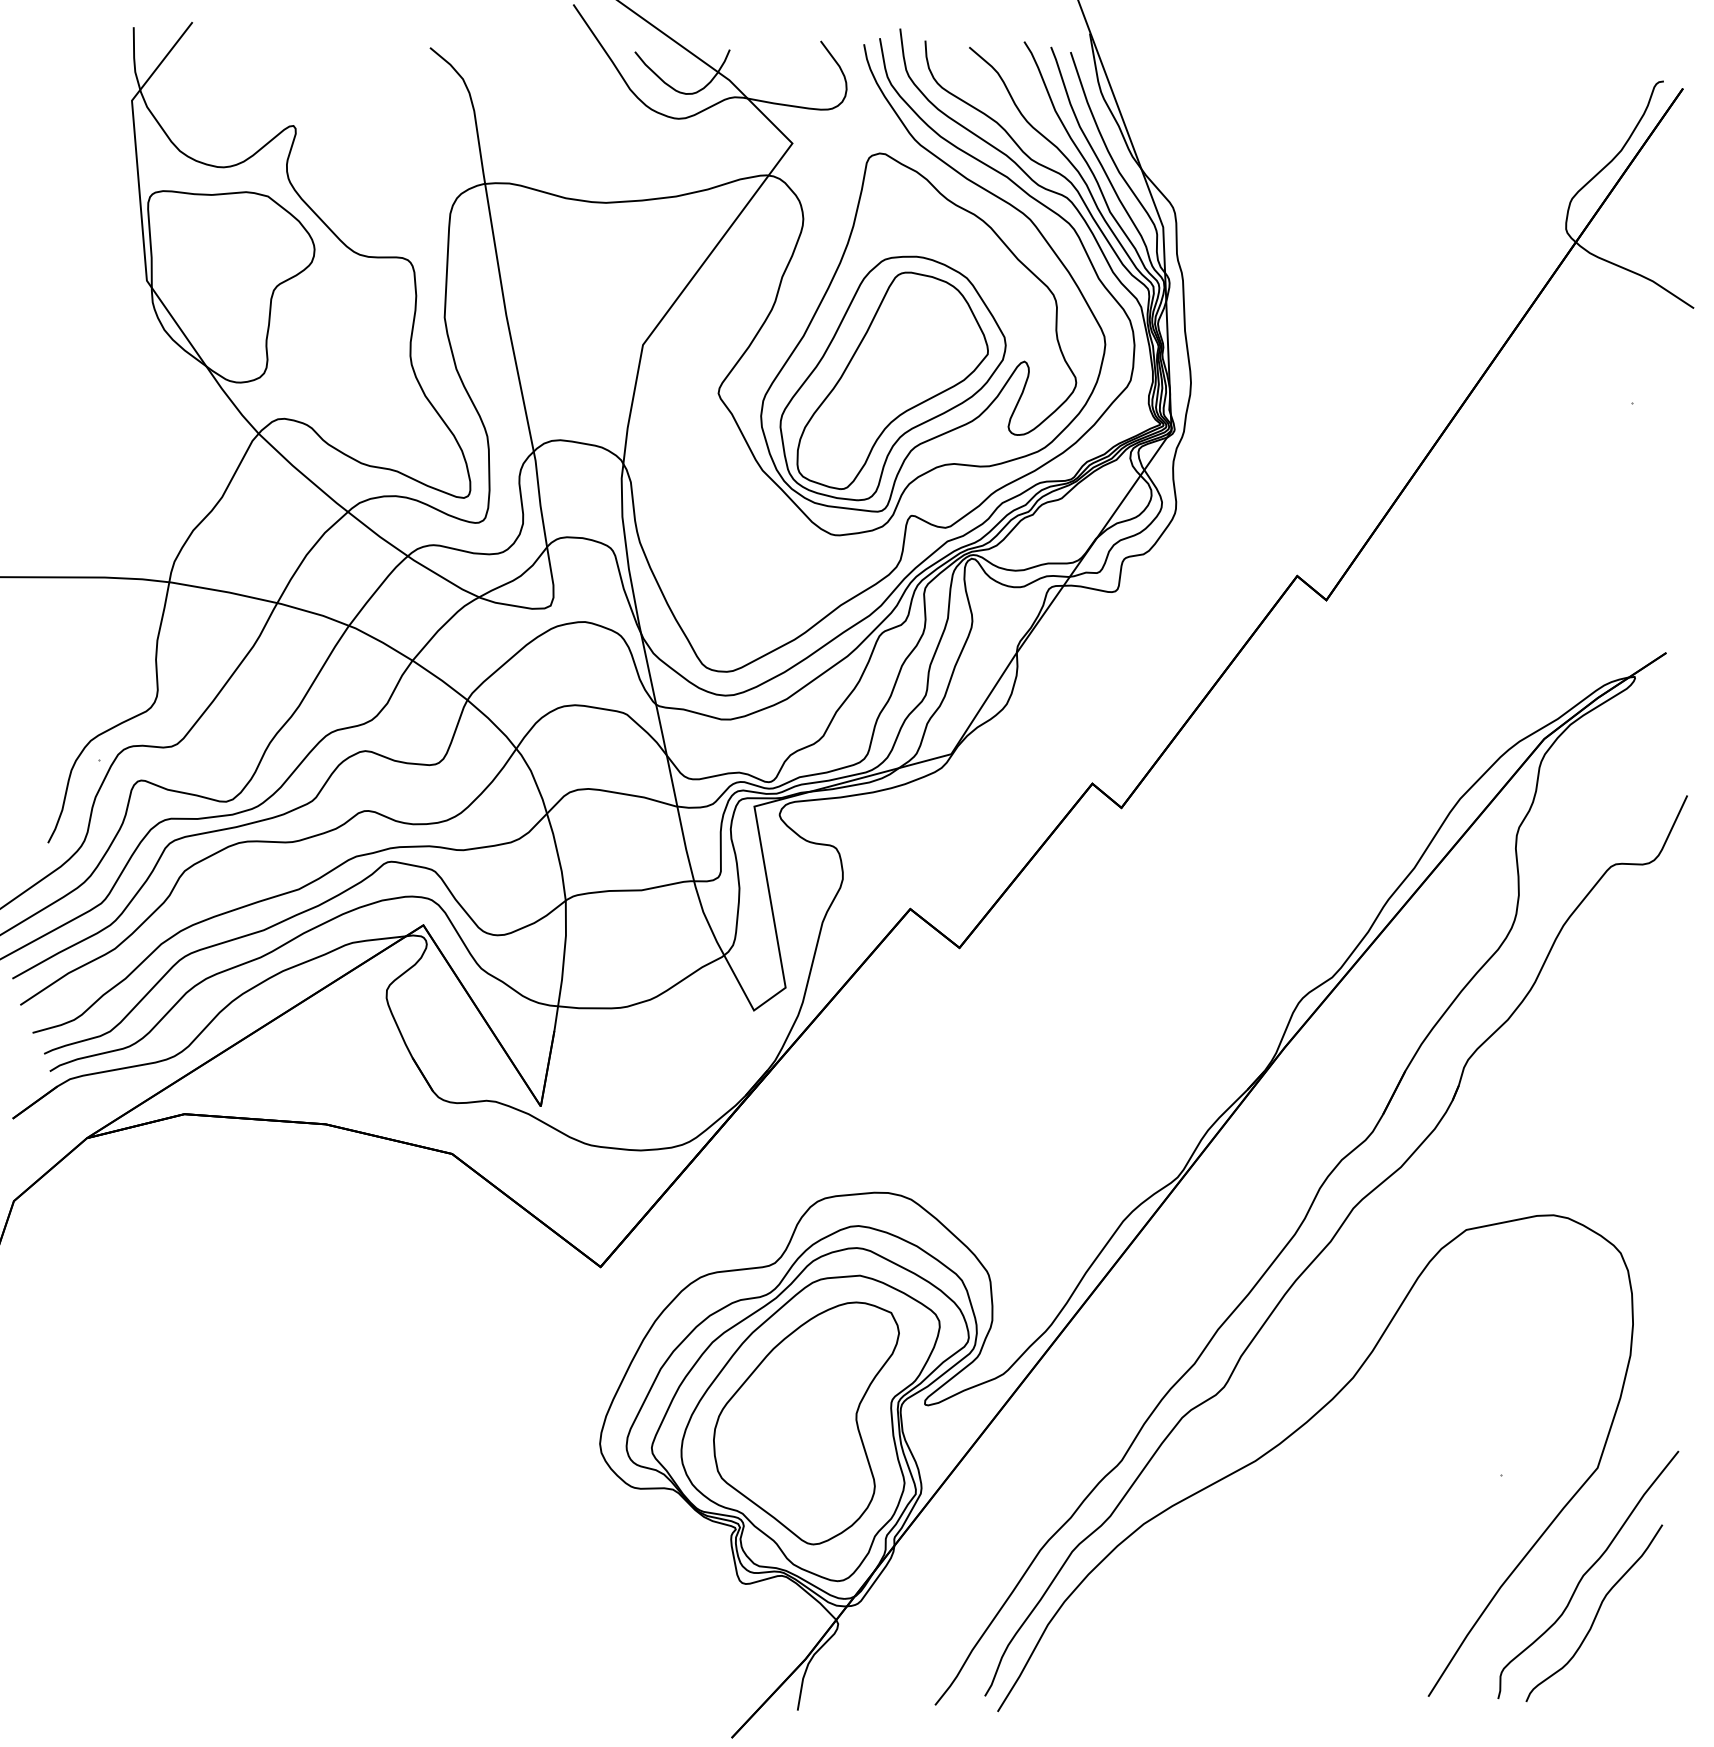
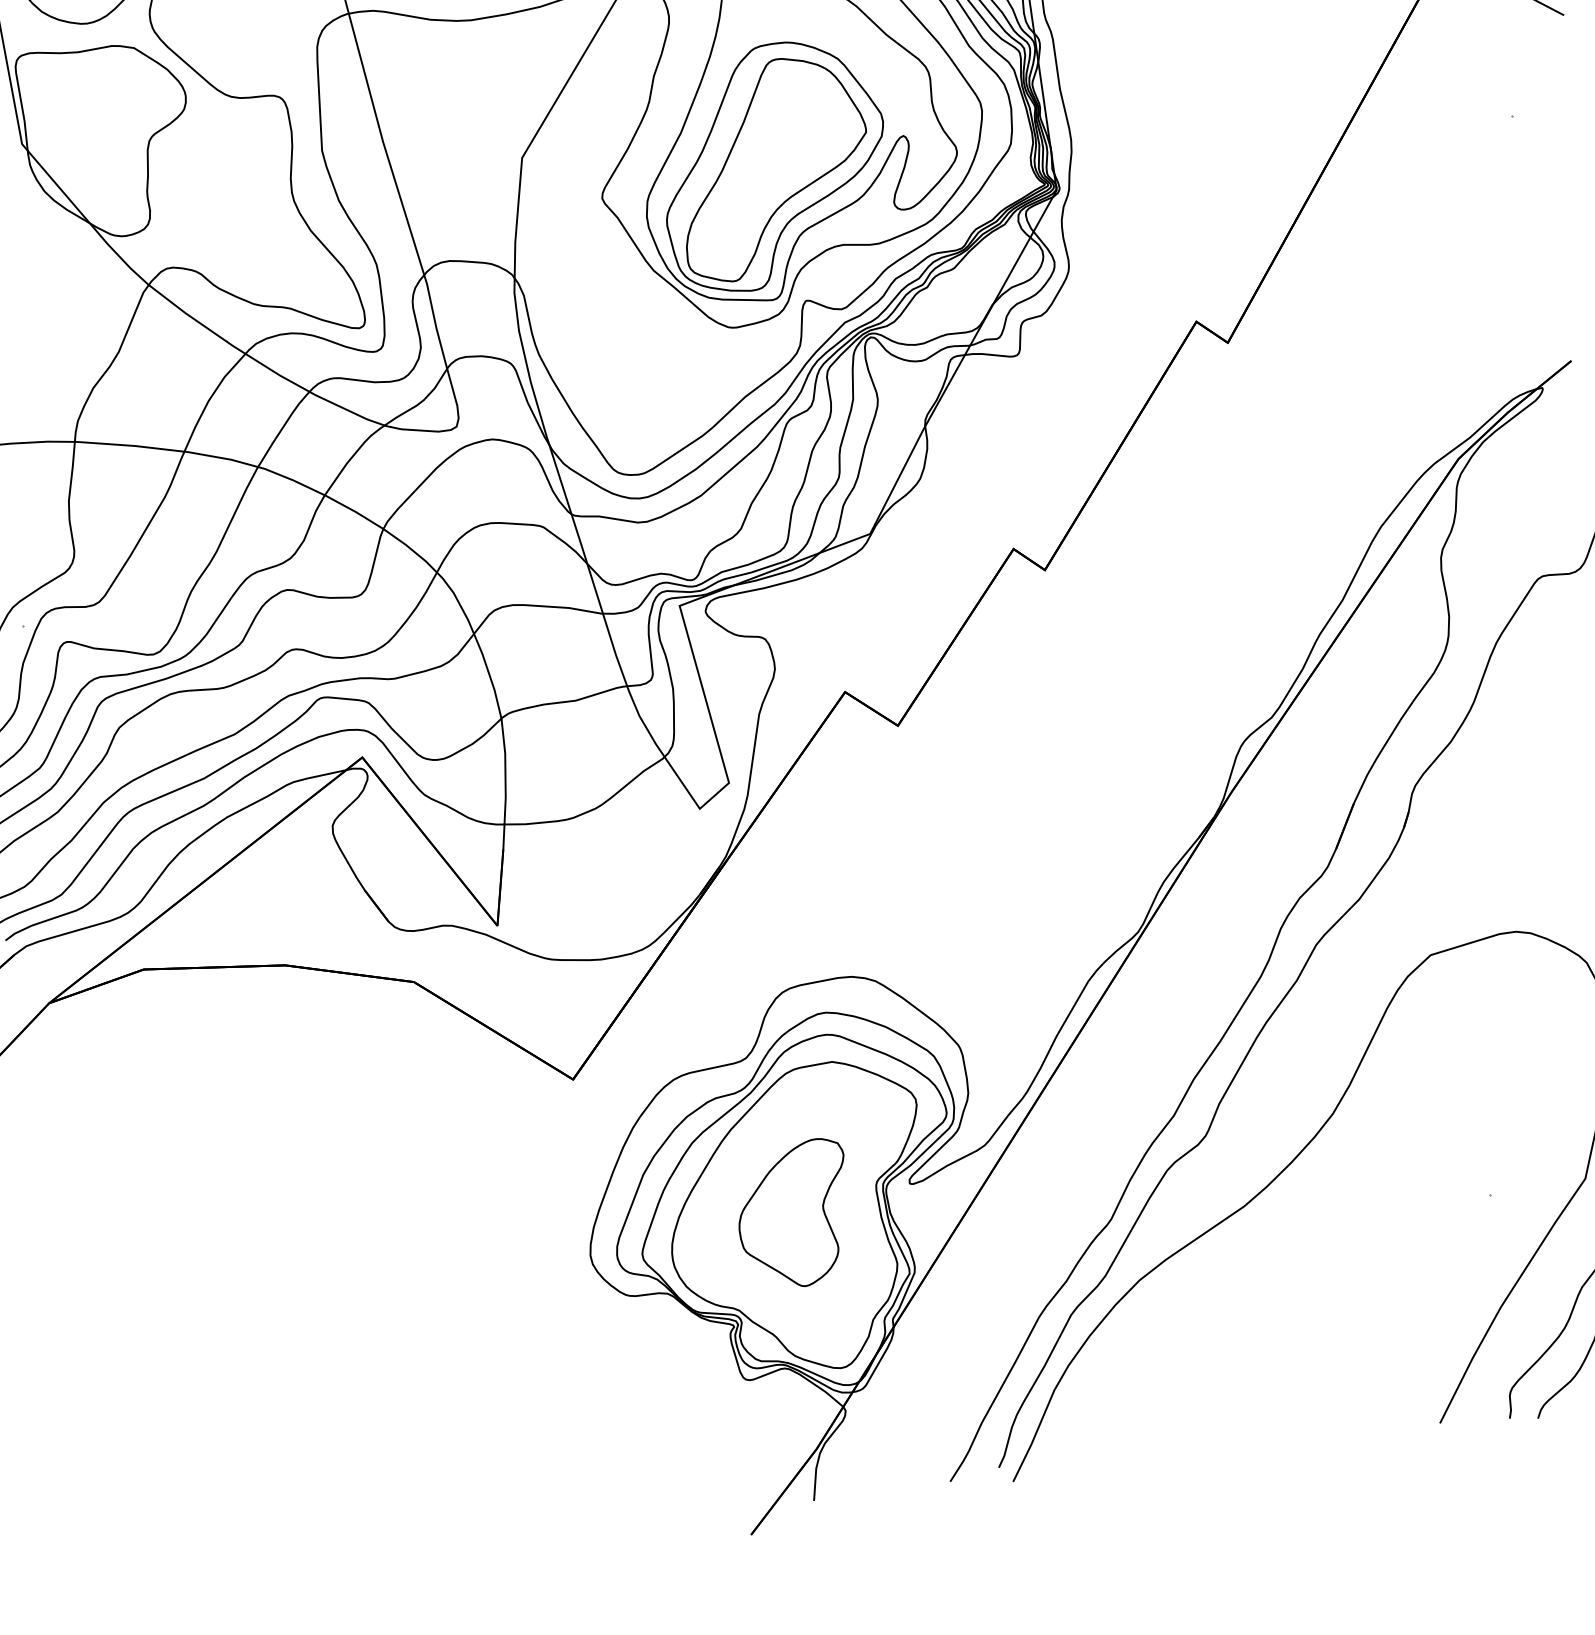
part: (806, 1423) -> (793, 1214), size x0.6

